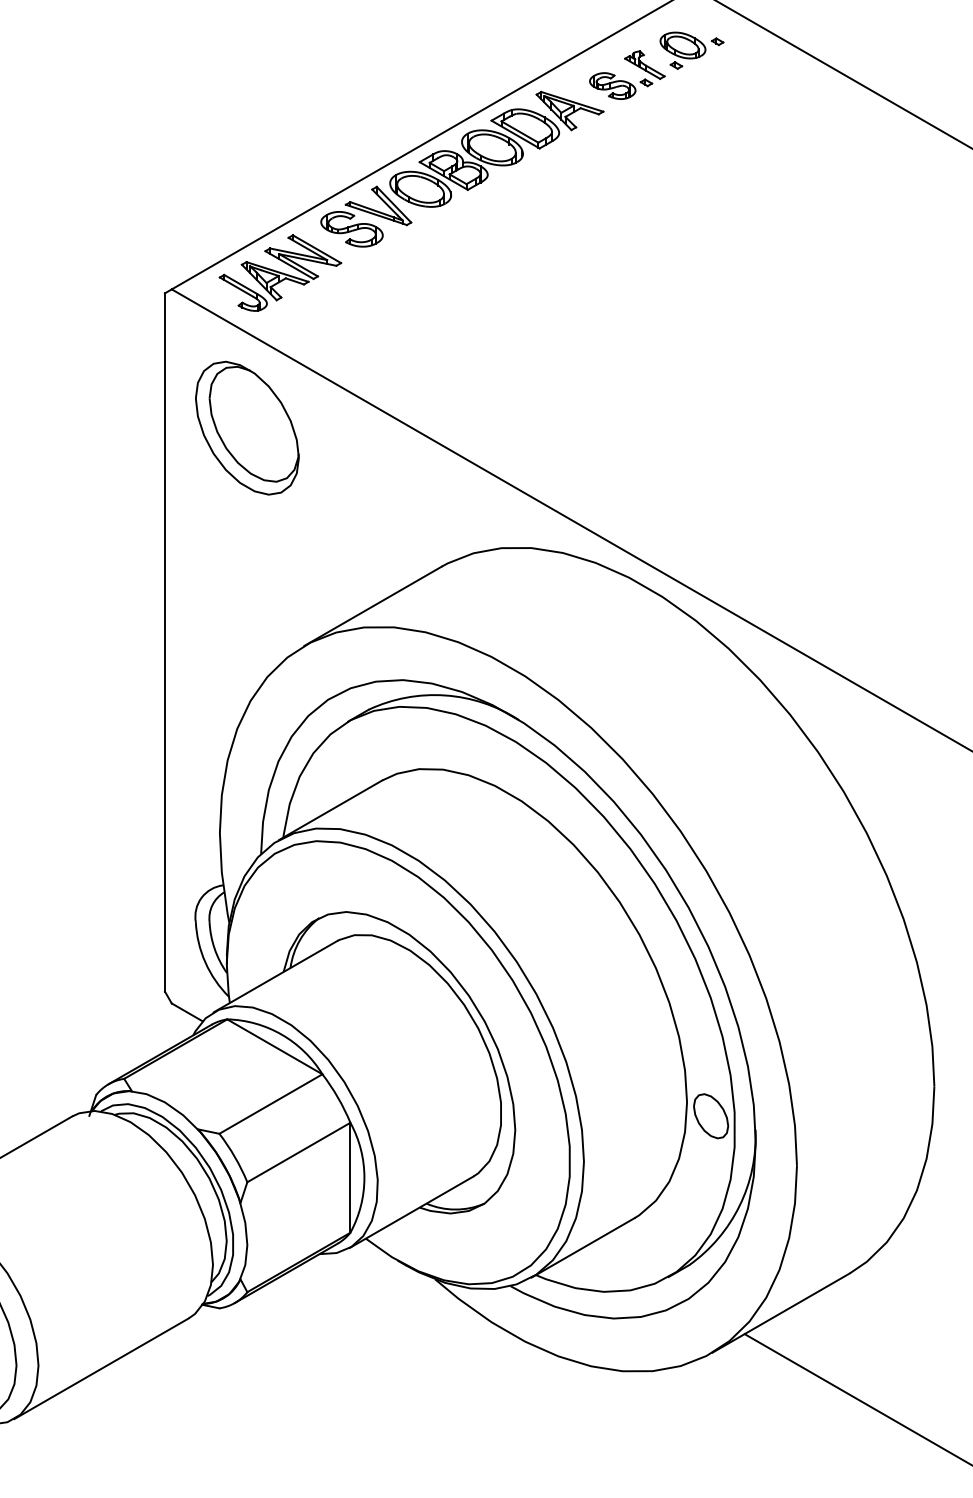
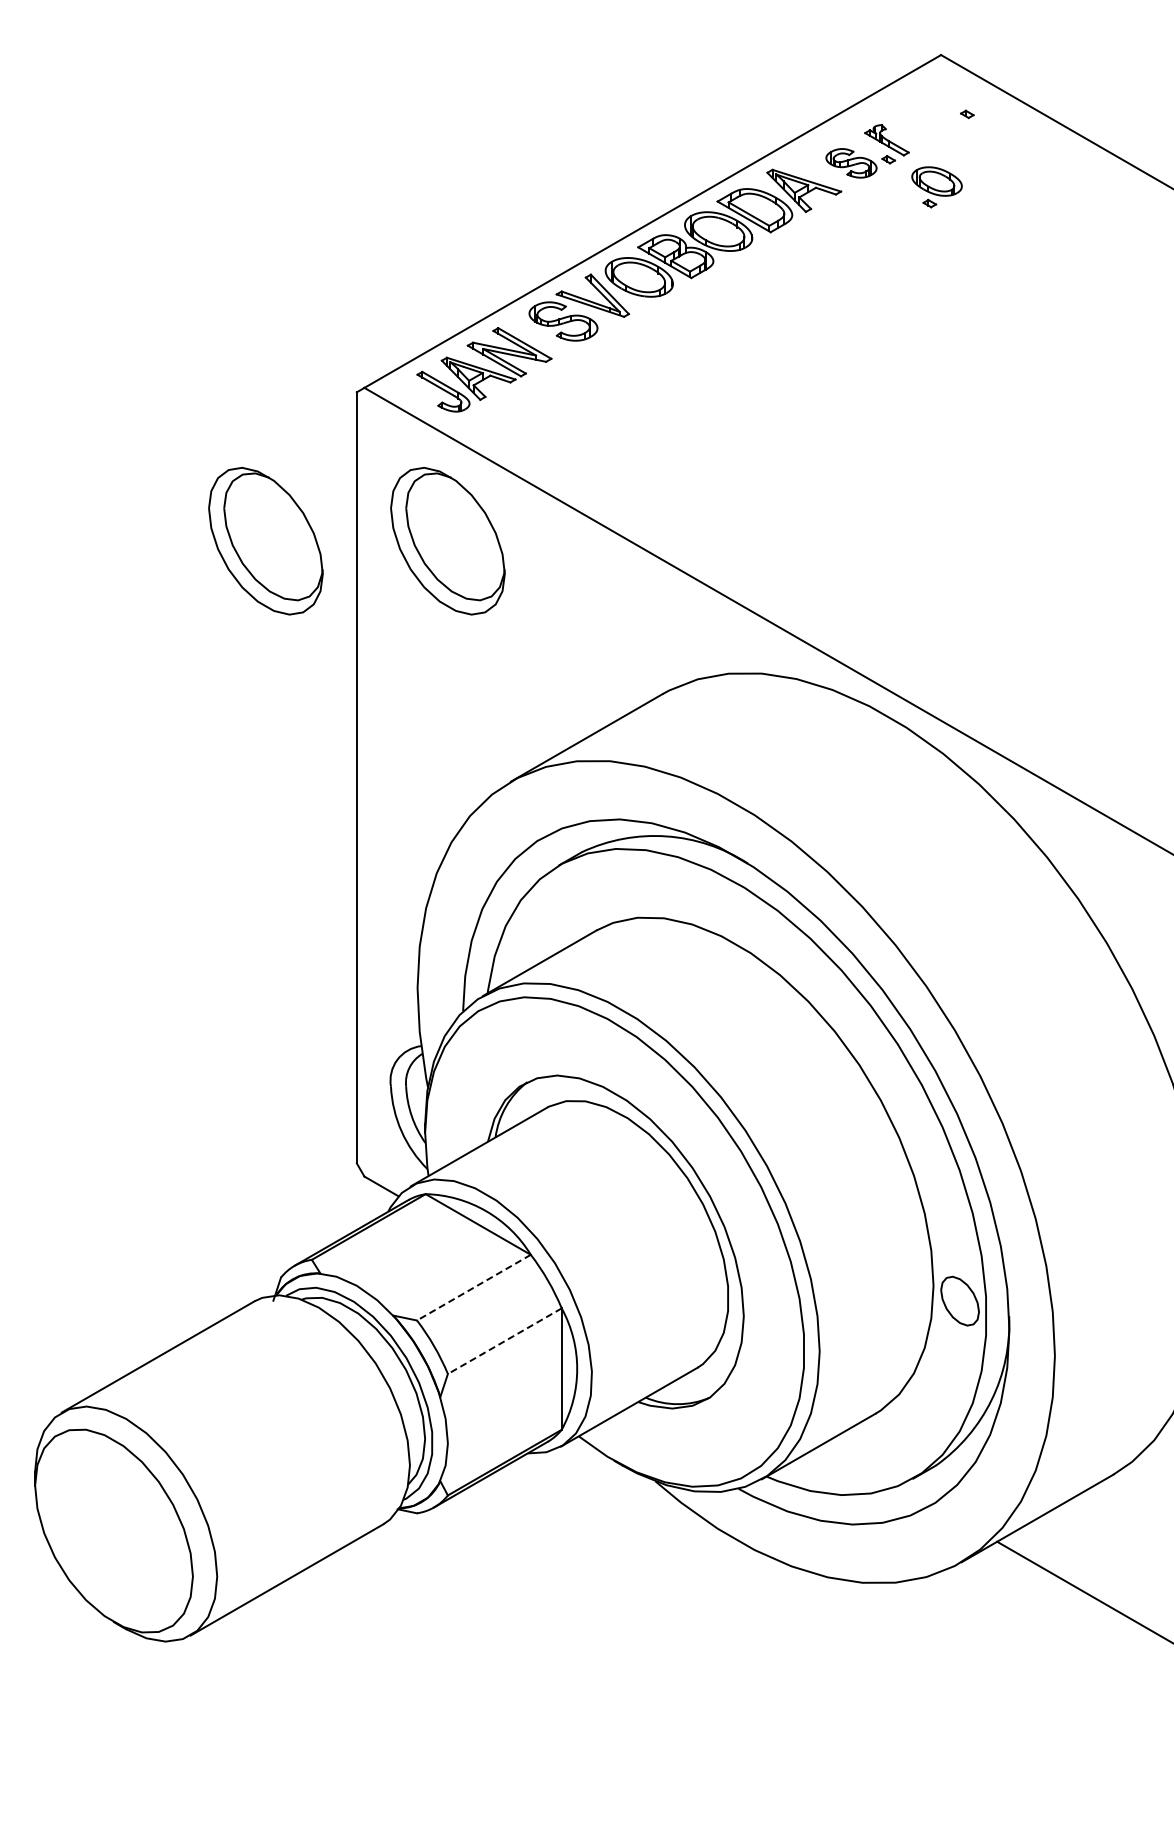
part: (682, 50) -> (936, 187), moved
part: (82, 427) -> (265, 540), added
line: (270, 1103) -> (473, 1287), solid -> dashed
line: (298, 1152) -> (504, 1341), solid -> dashed

